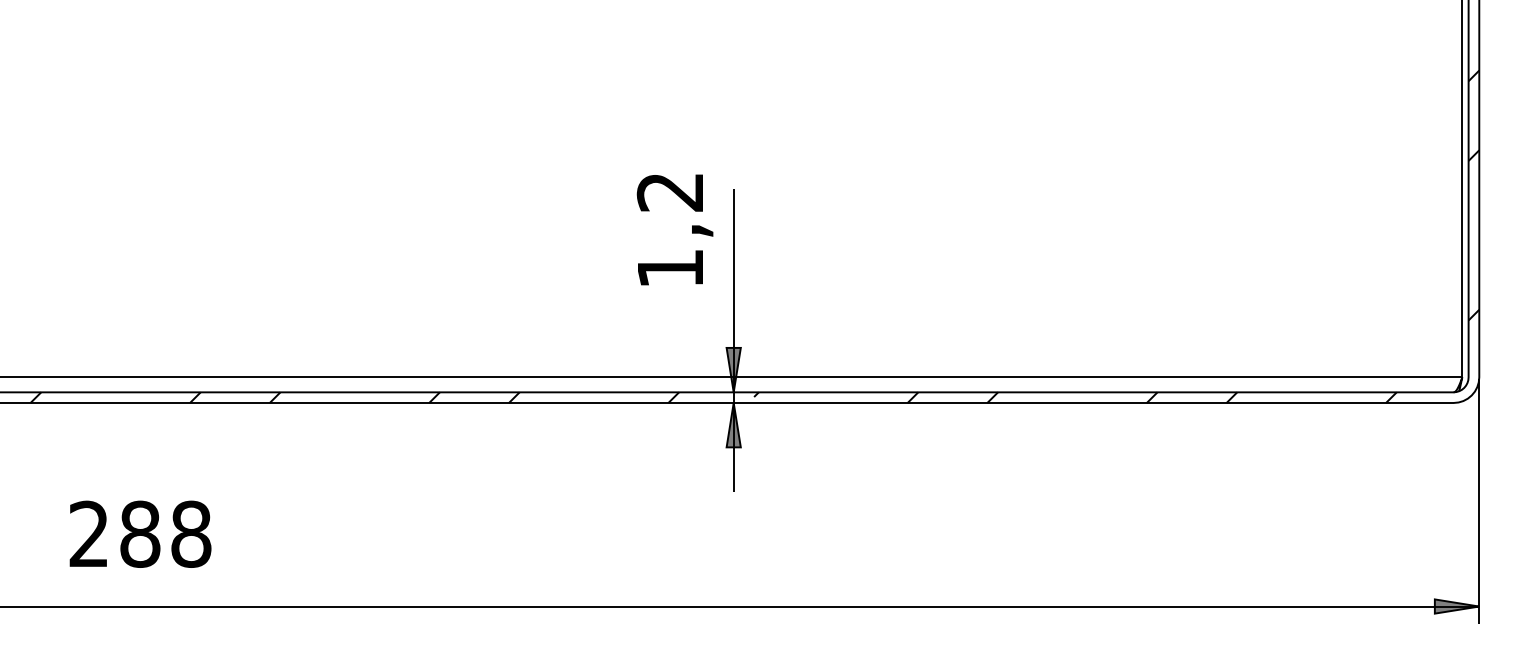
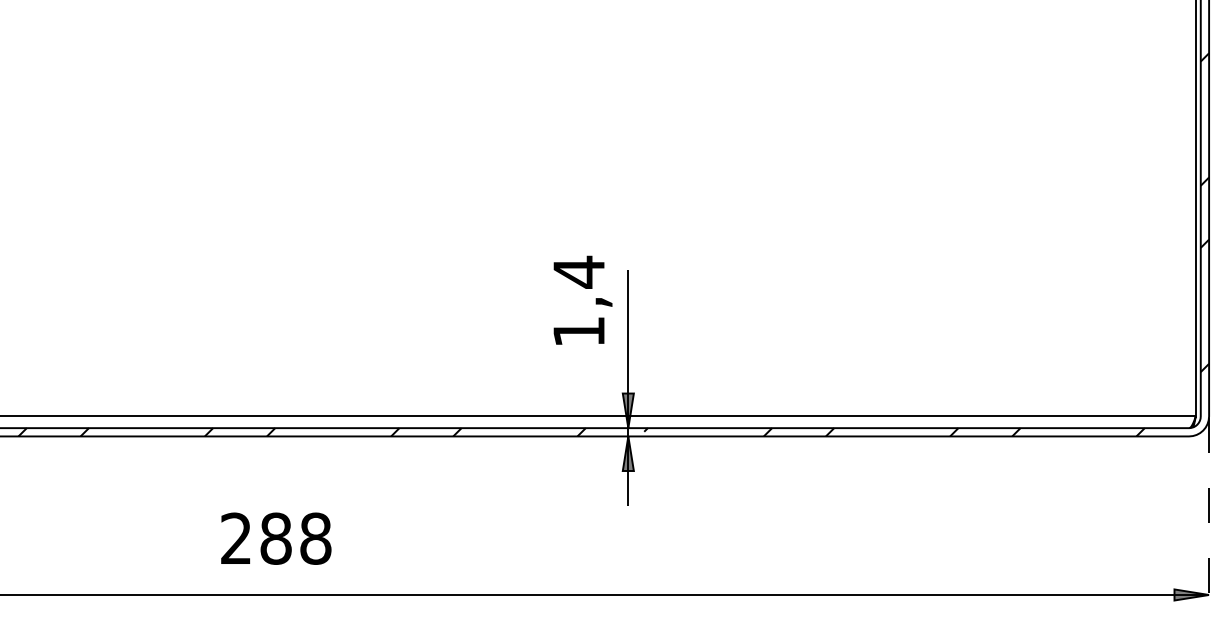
text: (669, 191) -> (578, 271), 1,2 -> 1,4
line: (1479, 501) -> (1209, 513), solid -> dashed
text: (140, 534) -> (276, 538), moved

